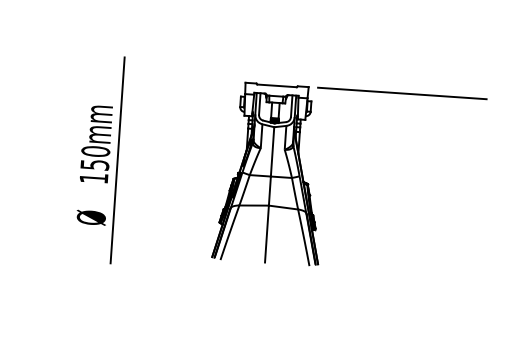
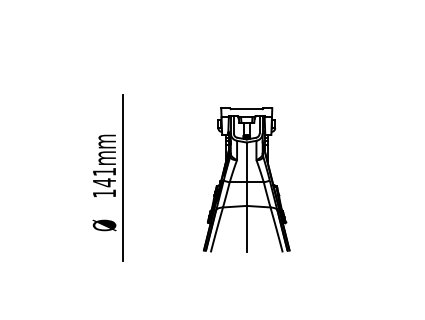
line: (401, 93) -> (347, 108), removed
text: (95, 158) -> (104, 177), 150mm -> 141mm

